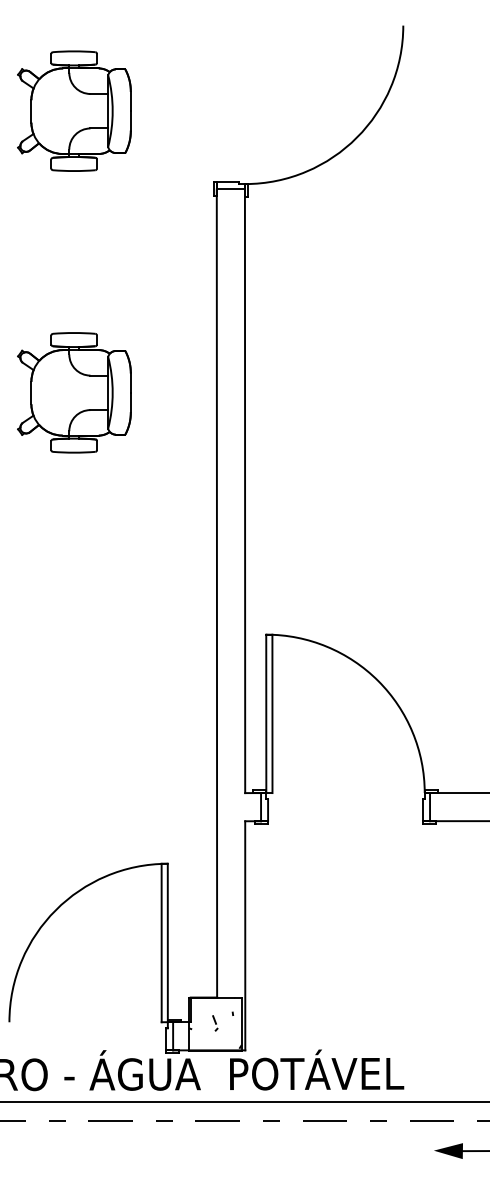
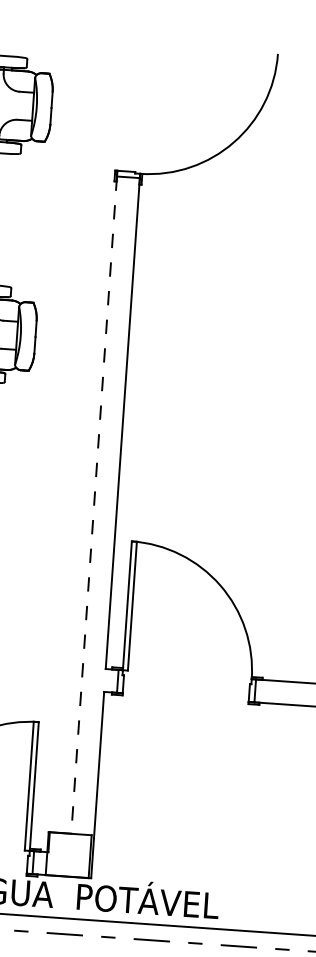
line: (216, 593) -> (93, 505), solid -> dashed
hatch: (215, 1022) -> (68, 853), removed

